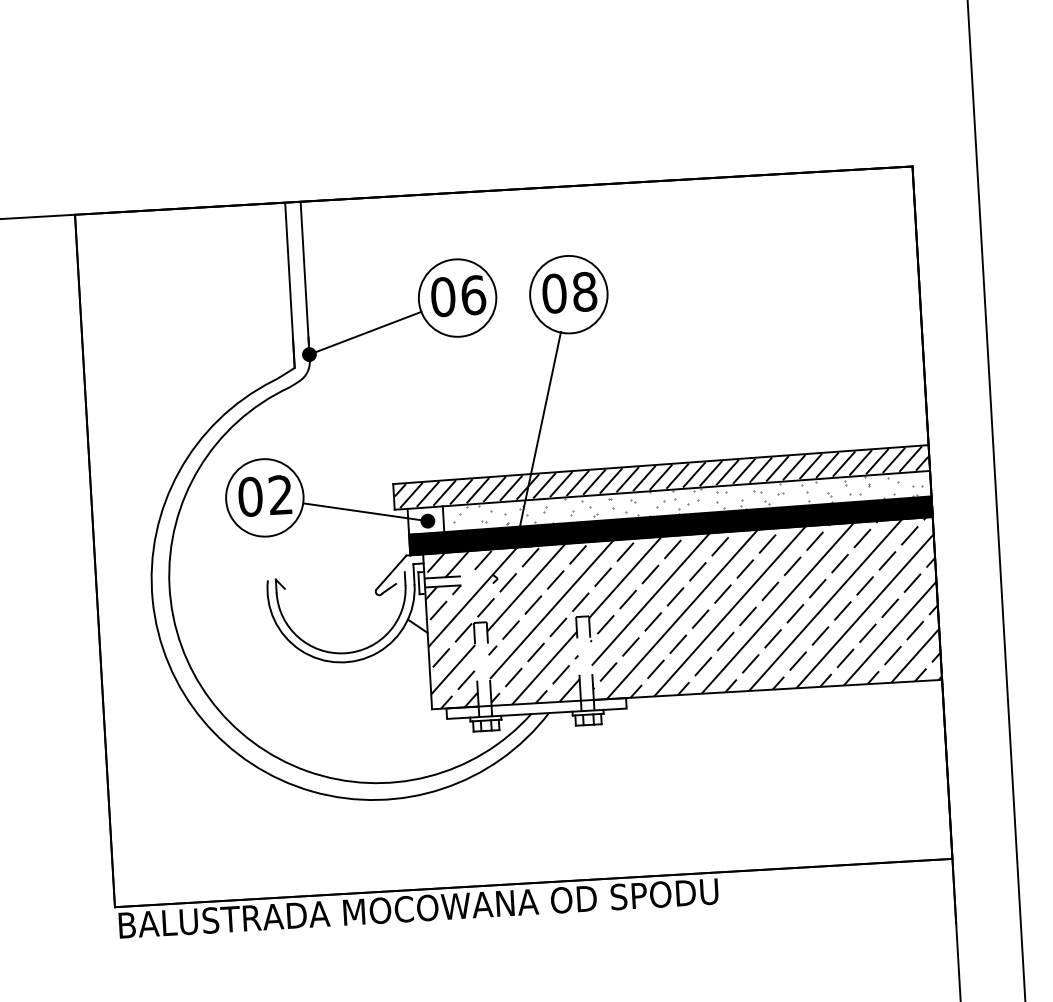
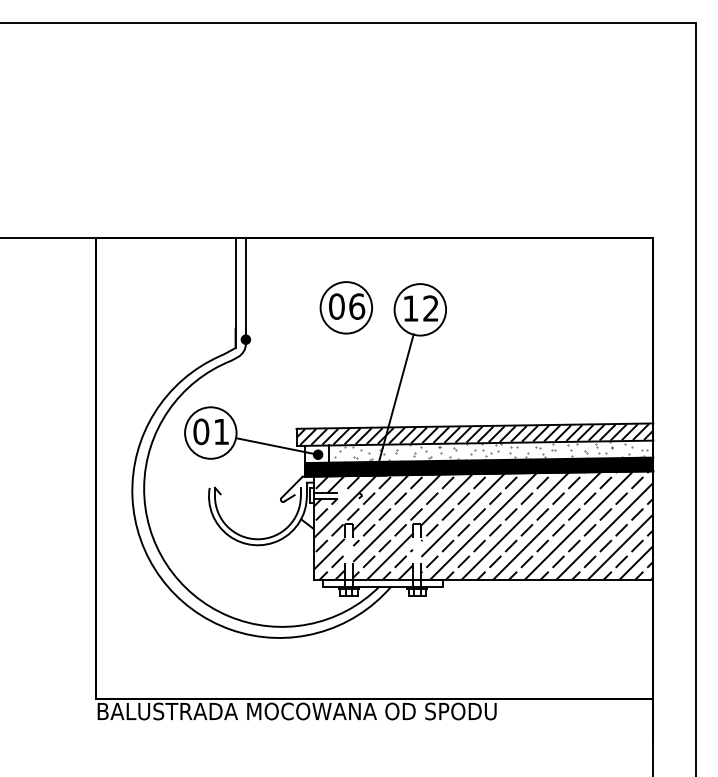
text: (568, 292) -> (420, 308), 08 -> 12
line: (367, 331) -> (285, 326), removed
text: (279, 494) -> (220, 431), 02 -> 01

